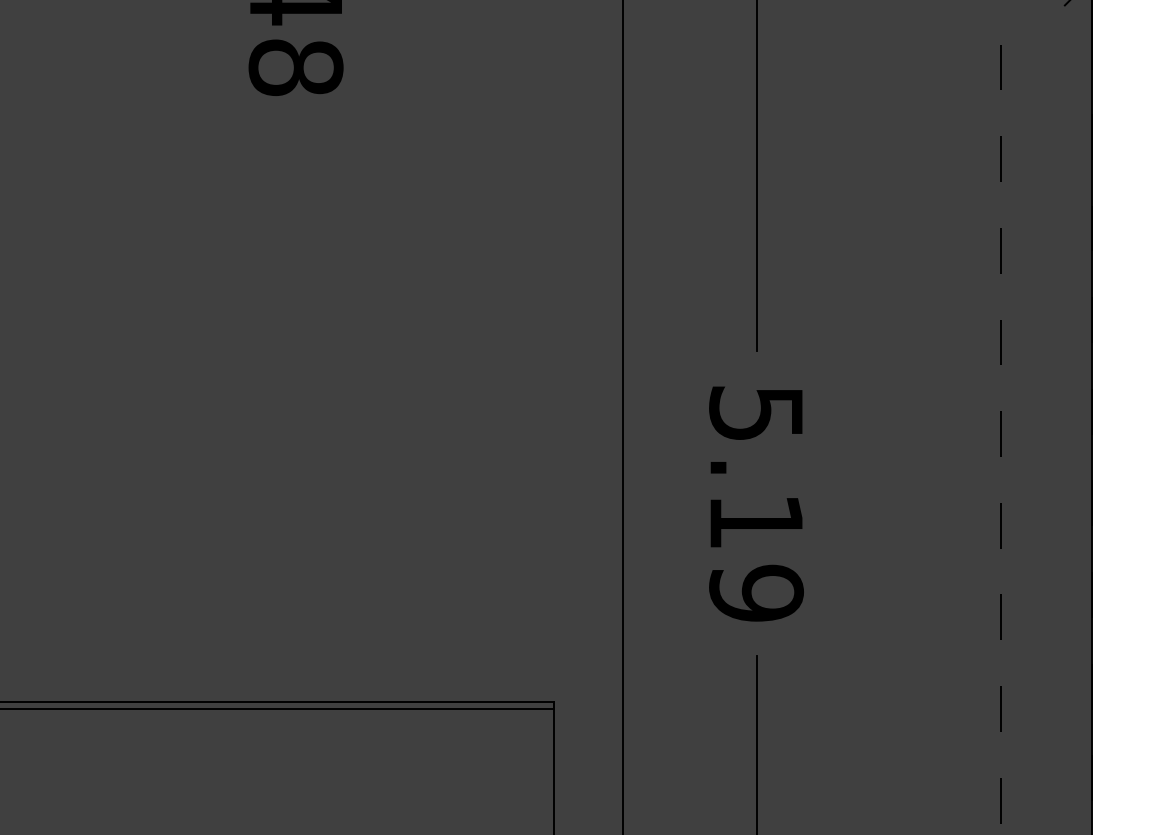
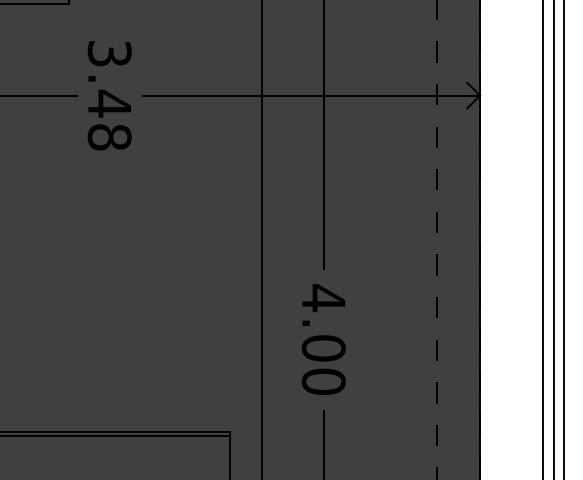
text: (755, 500) -> (323, 338), 5.19 -> 4.00

